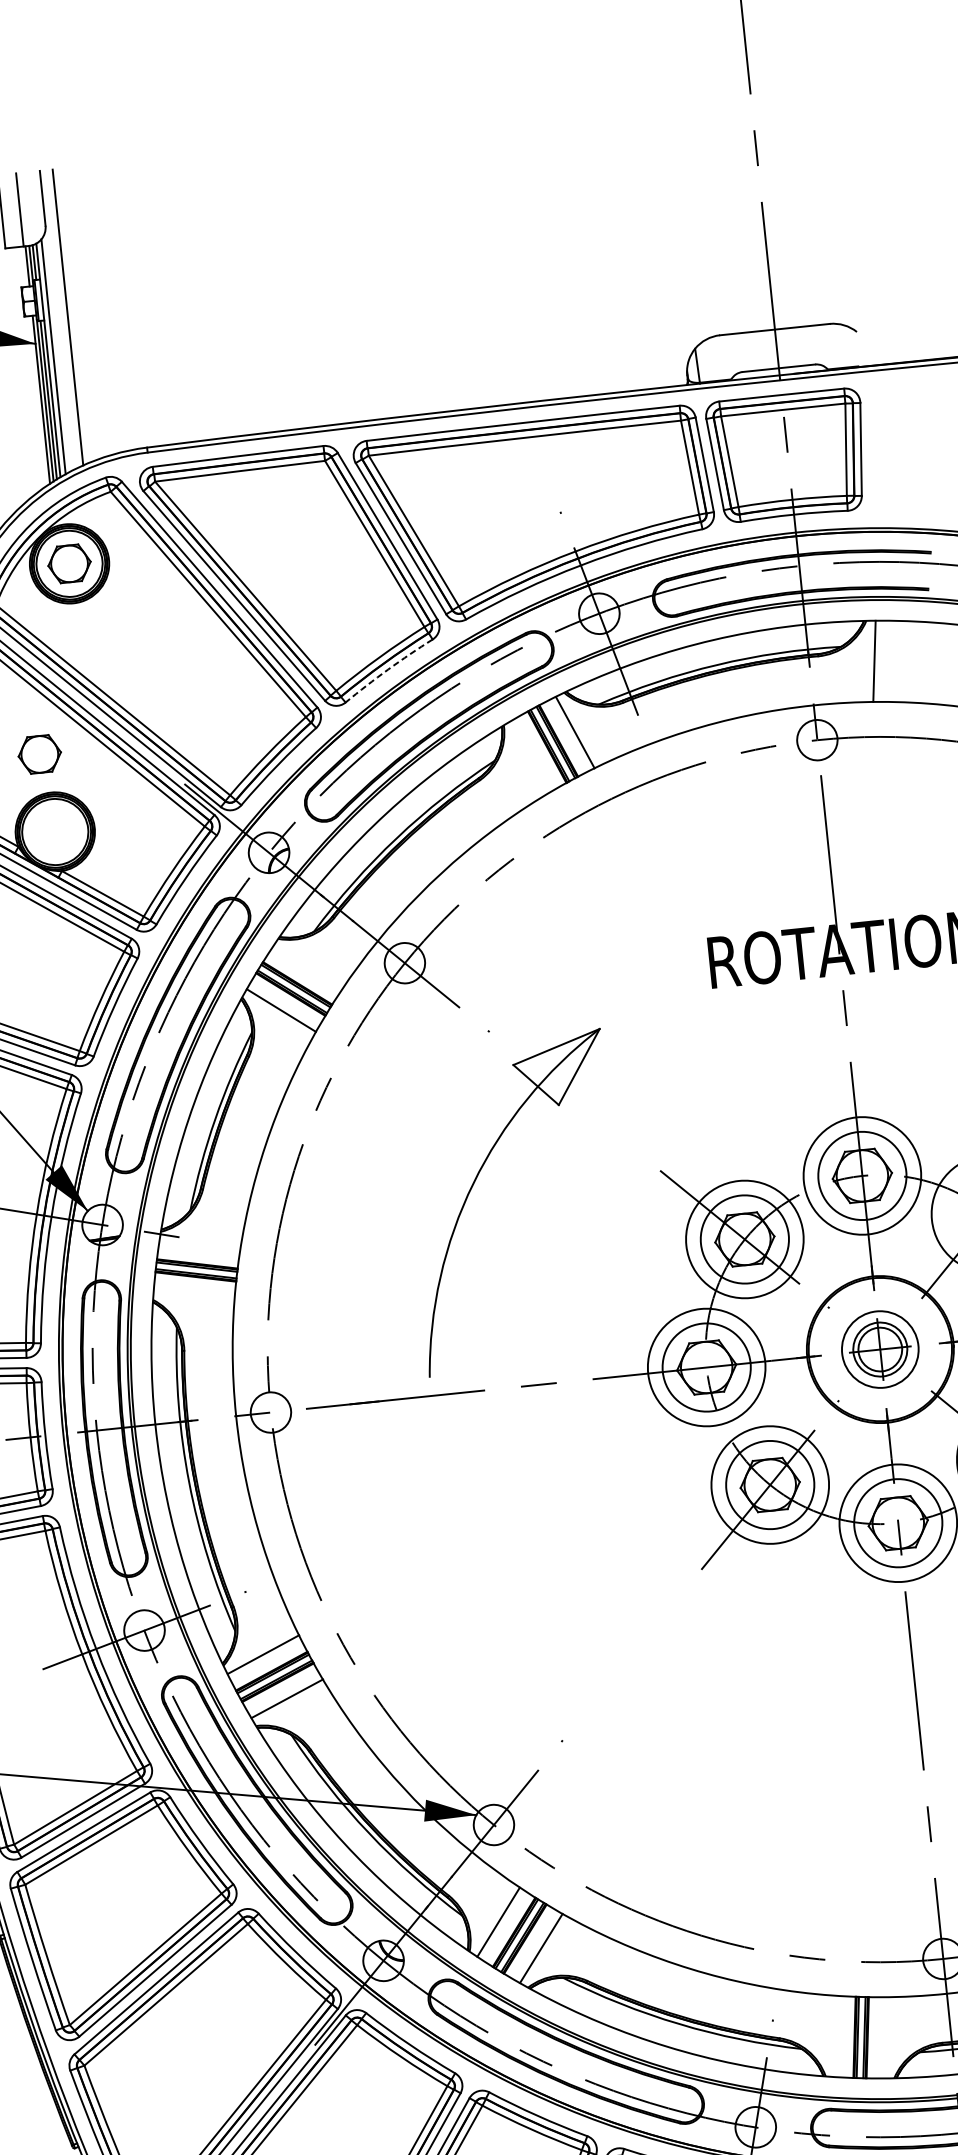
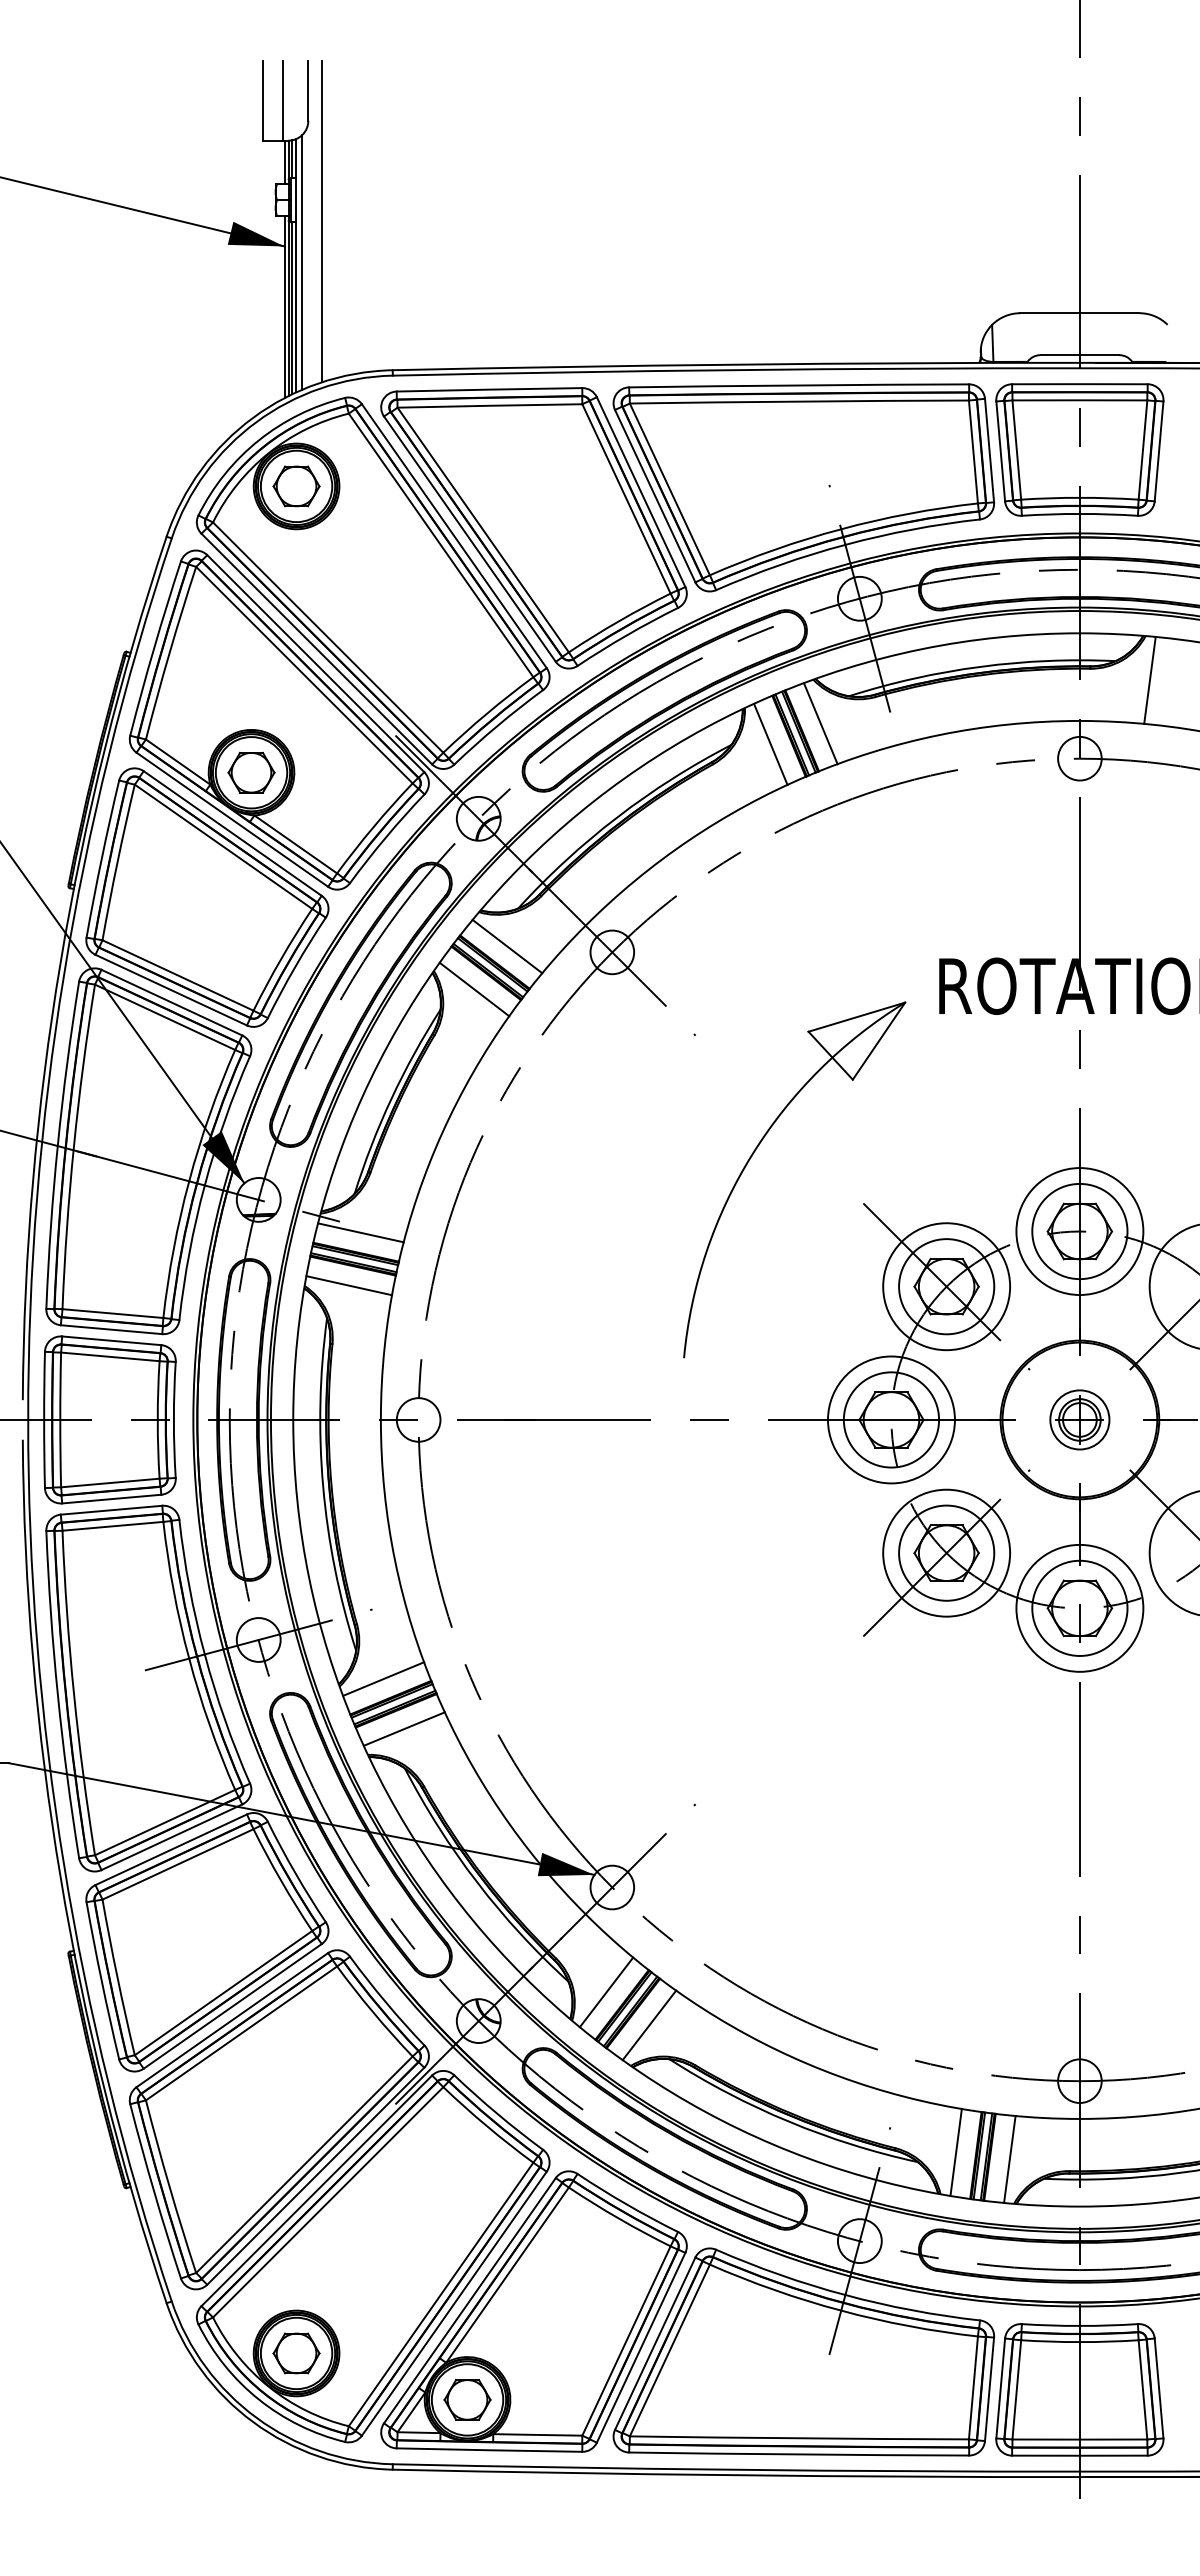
arc: (387, 669) -> (626, 635), dashed -> solid
part: (39, 754) -> (251, 772), moved
line: (530, 756) -> (770, 744), added
line: (307, 967) -> (507, 946), added
part: (475, 1182) -> (754, 1153), moved
line: (199, 1245) -> (360, 1232), added
line: (194, 1295) -> (349, 1285), added
part: (879, 1349) -> (1079, 1419), size x0.71
line: (835, 2035) -> (955, 2151), added
line: (885, 2036) -> (1009, 2158), added

